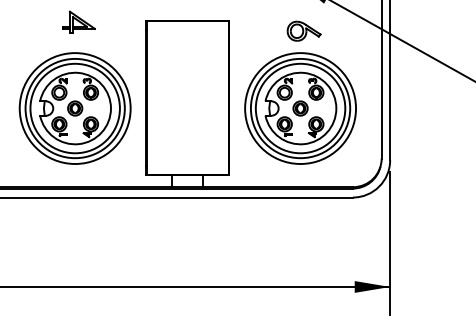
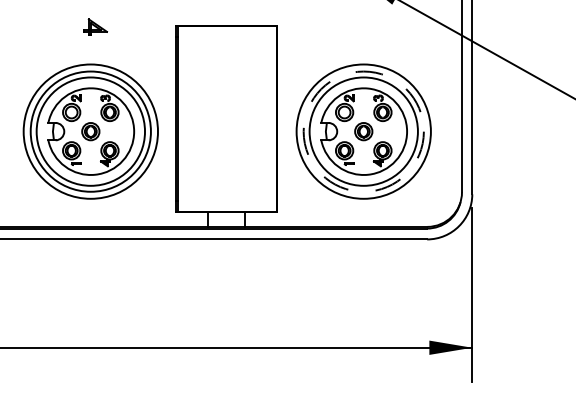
part: (79, 21) -> (95, 26), size x0.6
part: (304, 30) -> (368, 37), removed
circle: (300, 108) -> (363, 131), solid -> dashed

